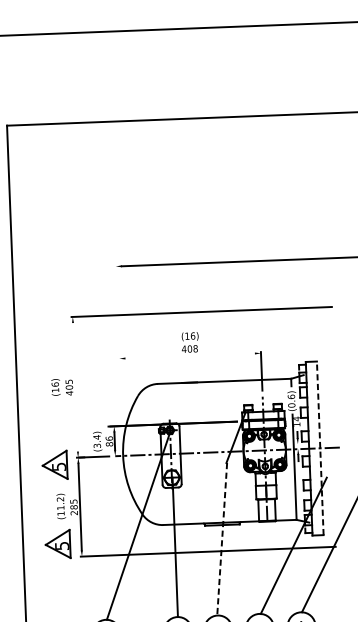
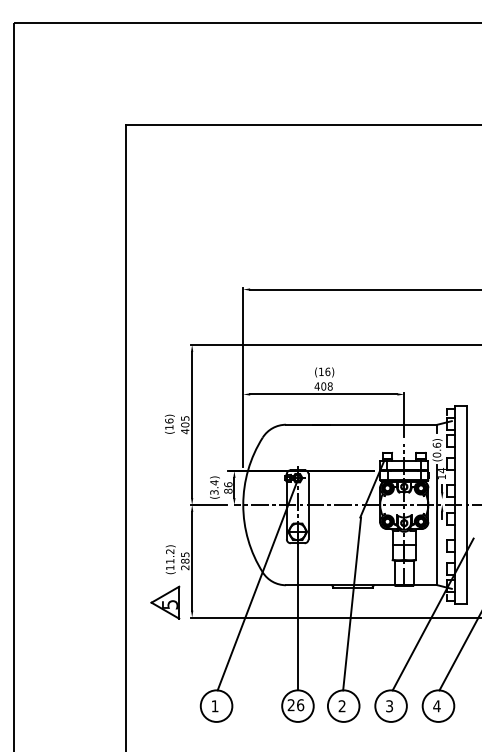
line: (119, 343) -> (243, 377), added
line: (189, 356) -> (323, 394), added
line: (75, 386) -> (192, 424), added
line: (320, 447) -> (467, 504), dashed -> solid
part: (55, 465) -> (165, 512), removed
line: (222, 538) -> (352, 603), dashed -> solid

